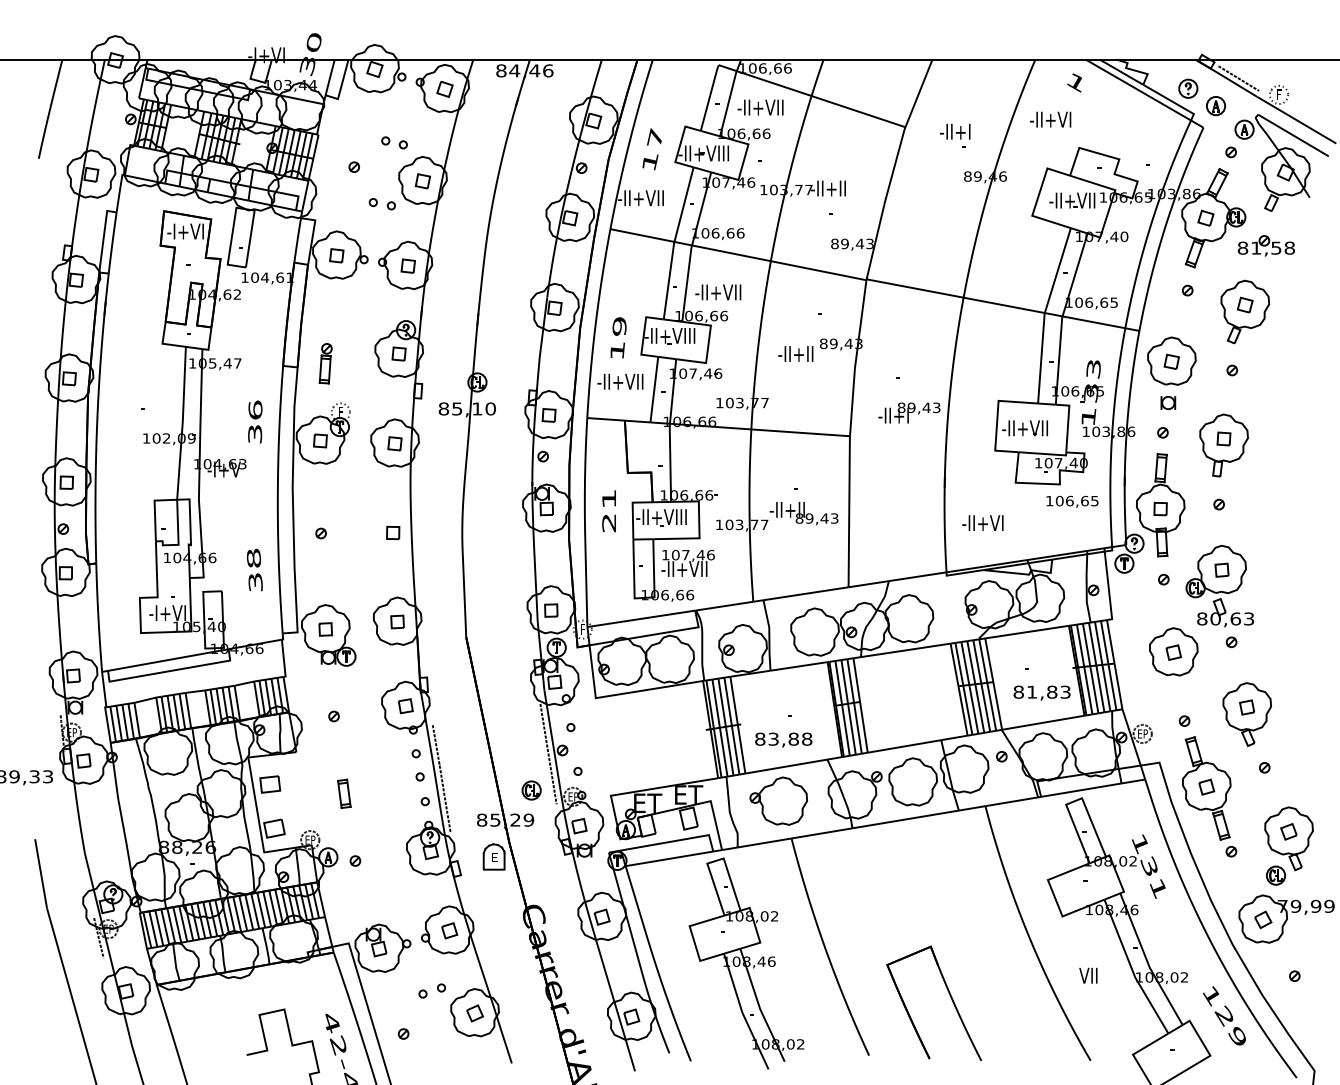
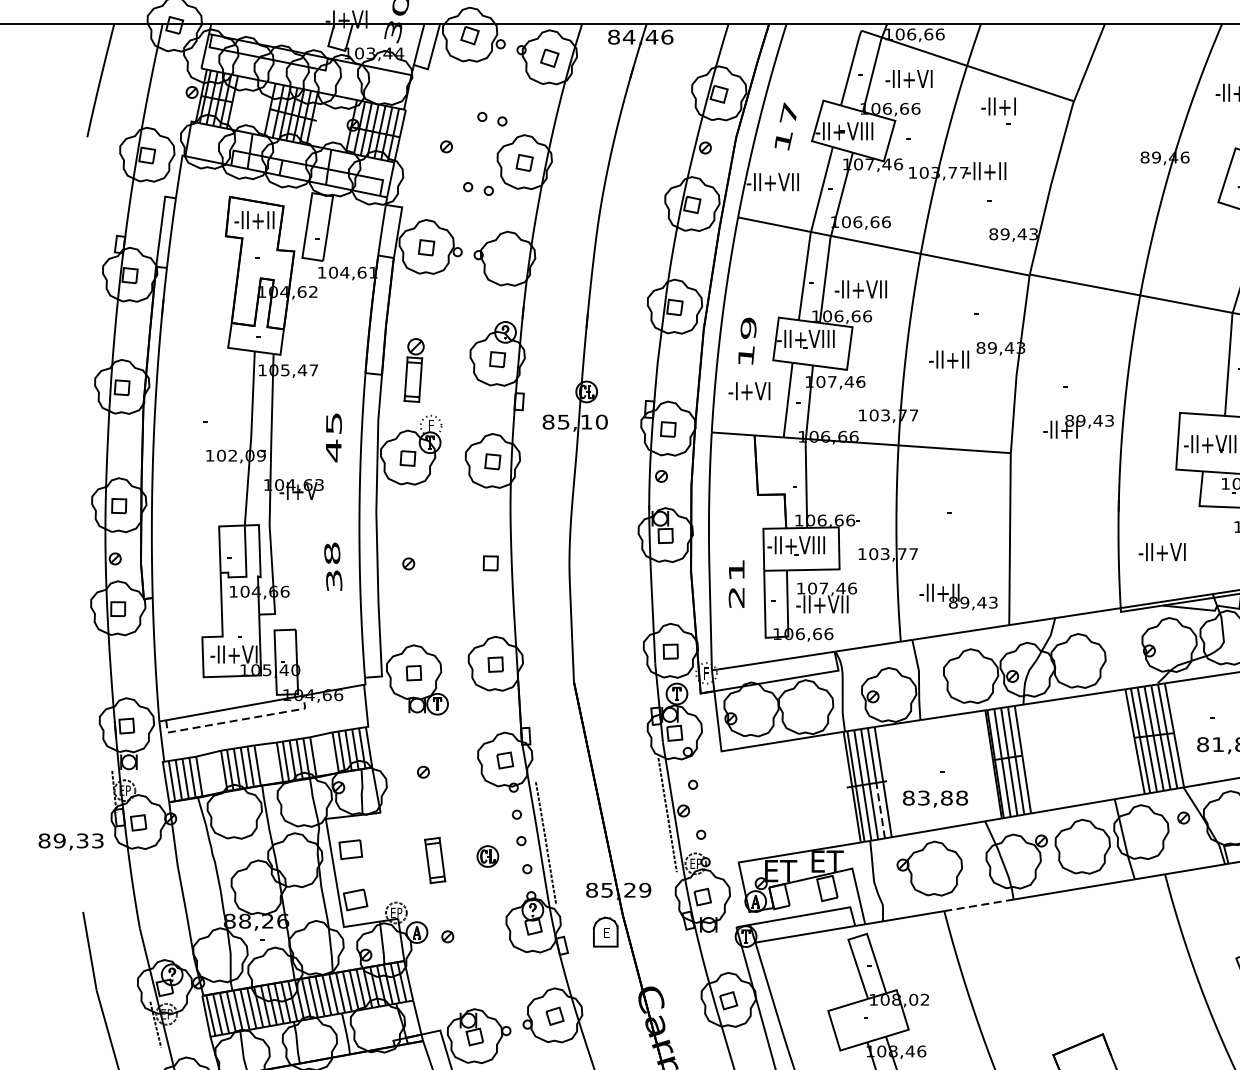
text: (760, 107) -> (908, 78), -II+VII -> -II+VI
part: (955, 135) -> (998, 110), moved
text: (185, 231) -> (254, 220), -I+VI -> -II+II
part: (407, 265) -> (507, 258), removed
part: (325, 363) -> (413, 370), size x1.4
text: (620, 381) -> (749, 390), -II+VII -> -I+VI
text: (255, 422) -> (334, 437), 36 -> 45
text: (608, 511) -> (735, 584), moved
text: (803, 513) -> (957, 596), moved
text: (254, 569) -> (332, 566), moved
text: (167, 612) -> (233, 653), -I+VI -> -II+VI
line: (170, 671) -> (237, 721), solid -> dashed
line: (735, 750) -> (880, 810), solid -> dashed
part: (531, 790) -> (487, 856), moved
part: (344, 793) -> (435, 859), size x1.4
line: (821, 833) -> (978, 905), solid -> dashed

